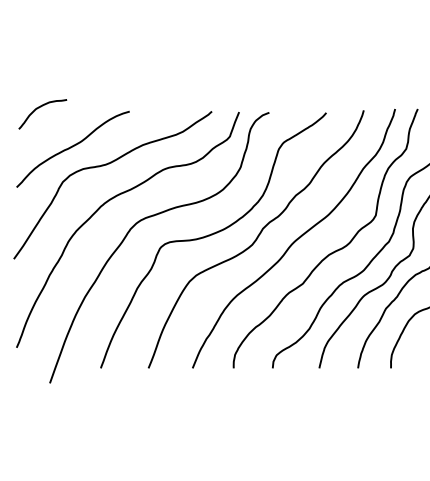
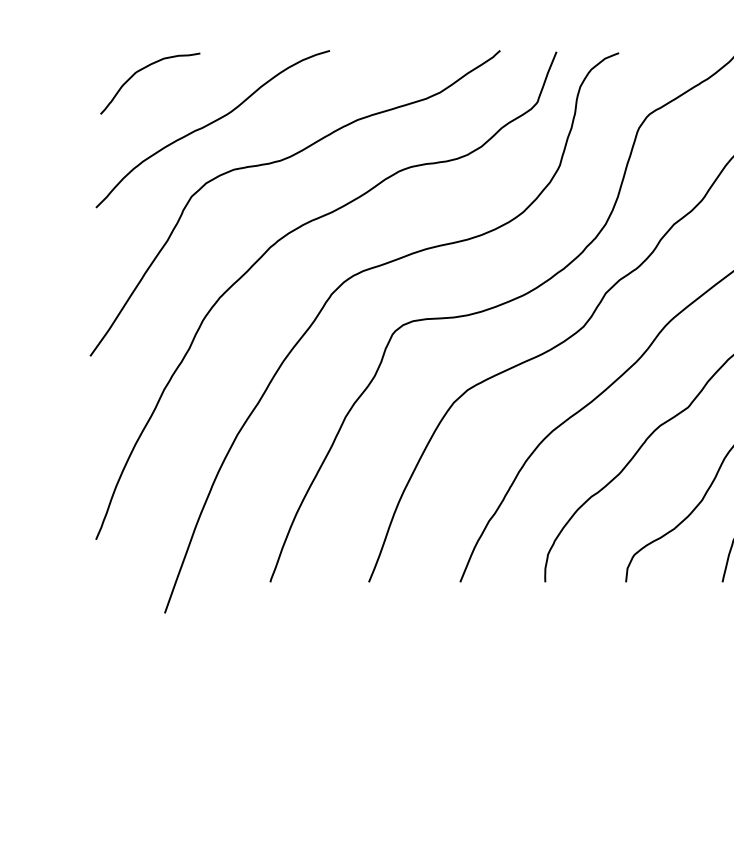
curve: (39, 108) -> (143, 71), moved

